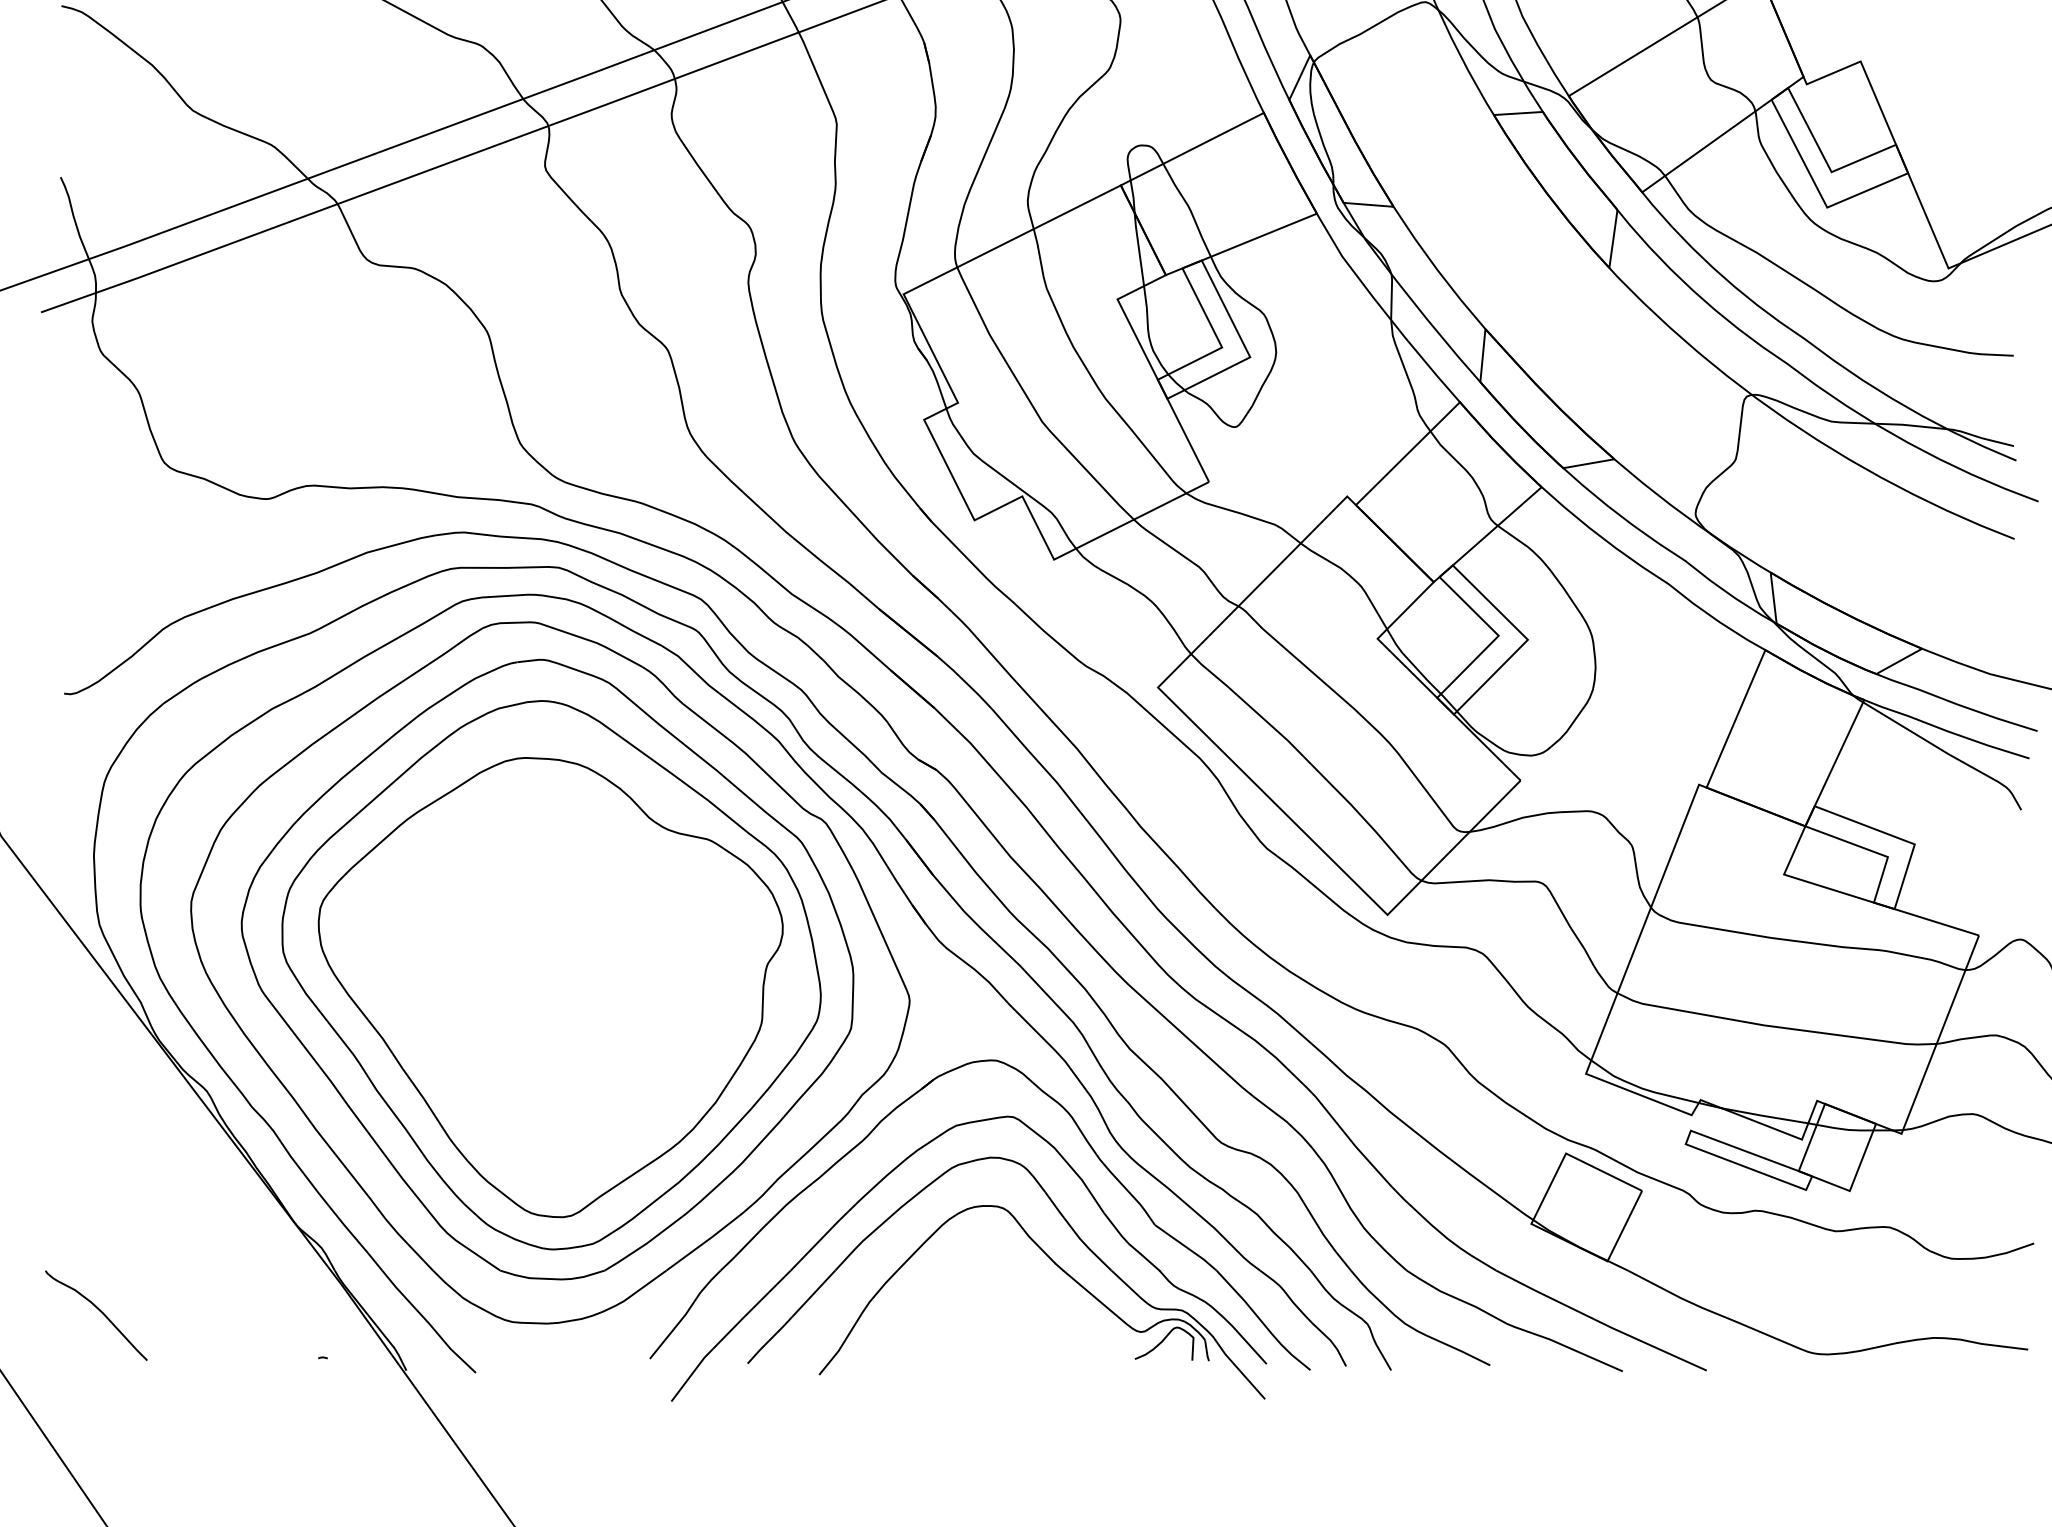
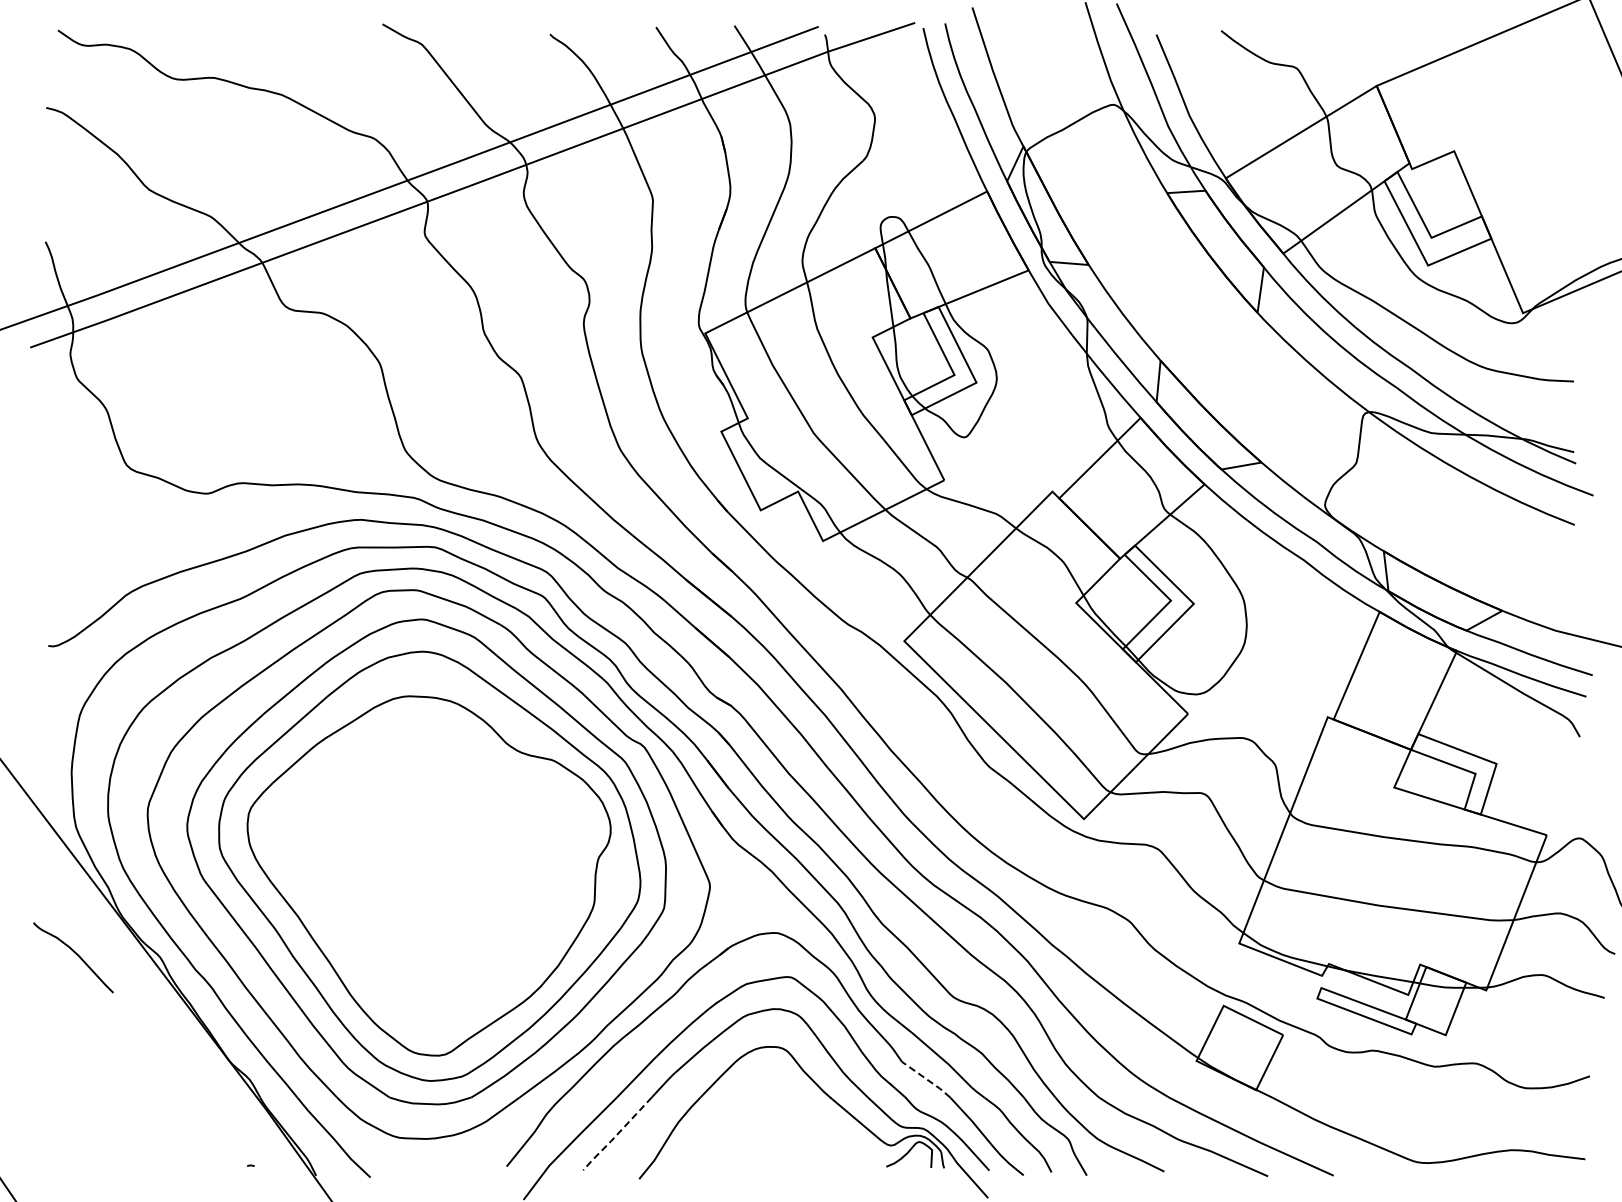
line: (1187, 1247) -> (927, 1079), solid -> dashed
curve: (98, 1311) -> (75, 954), moved
line: (790, 1319) -> (616, 1135), solid -> dashed

